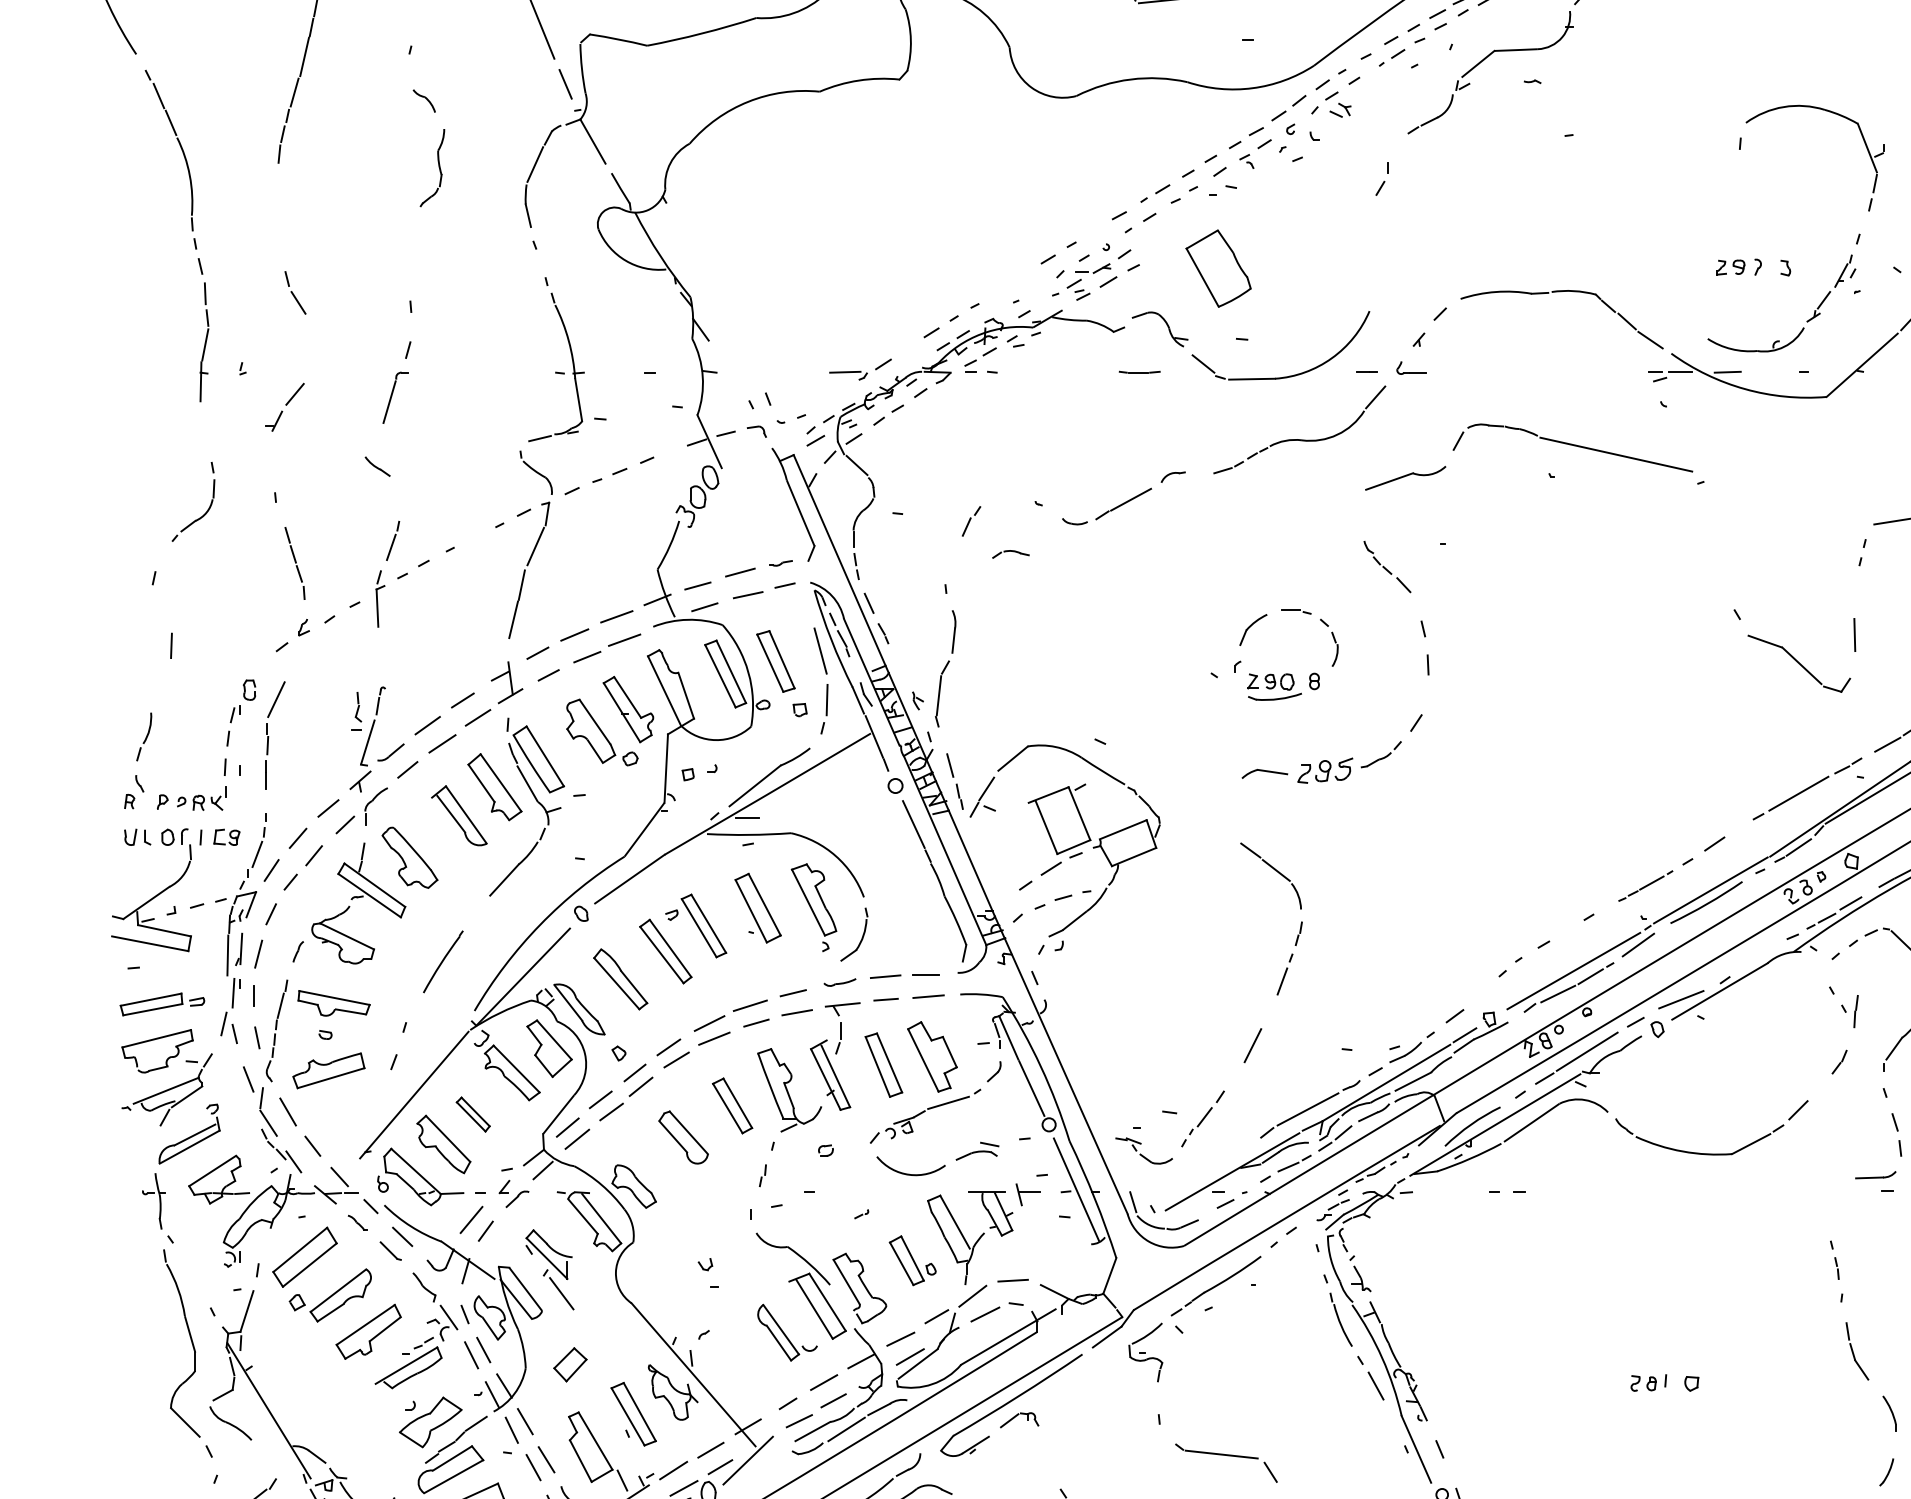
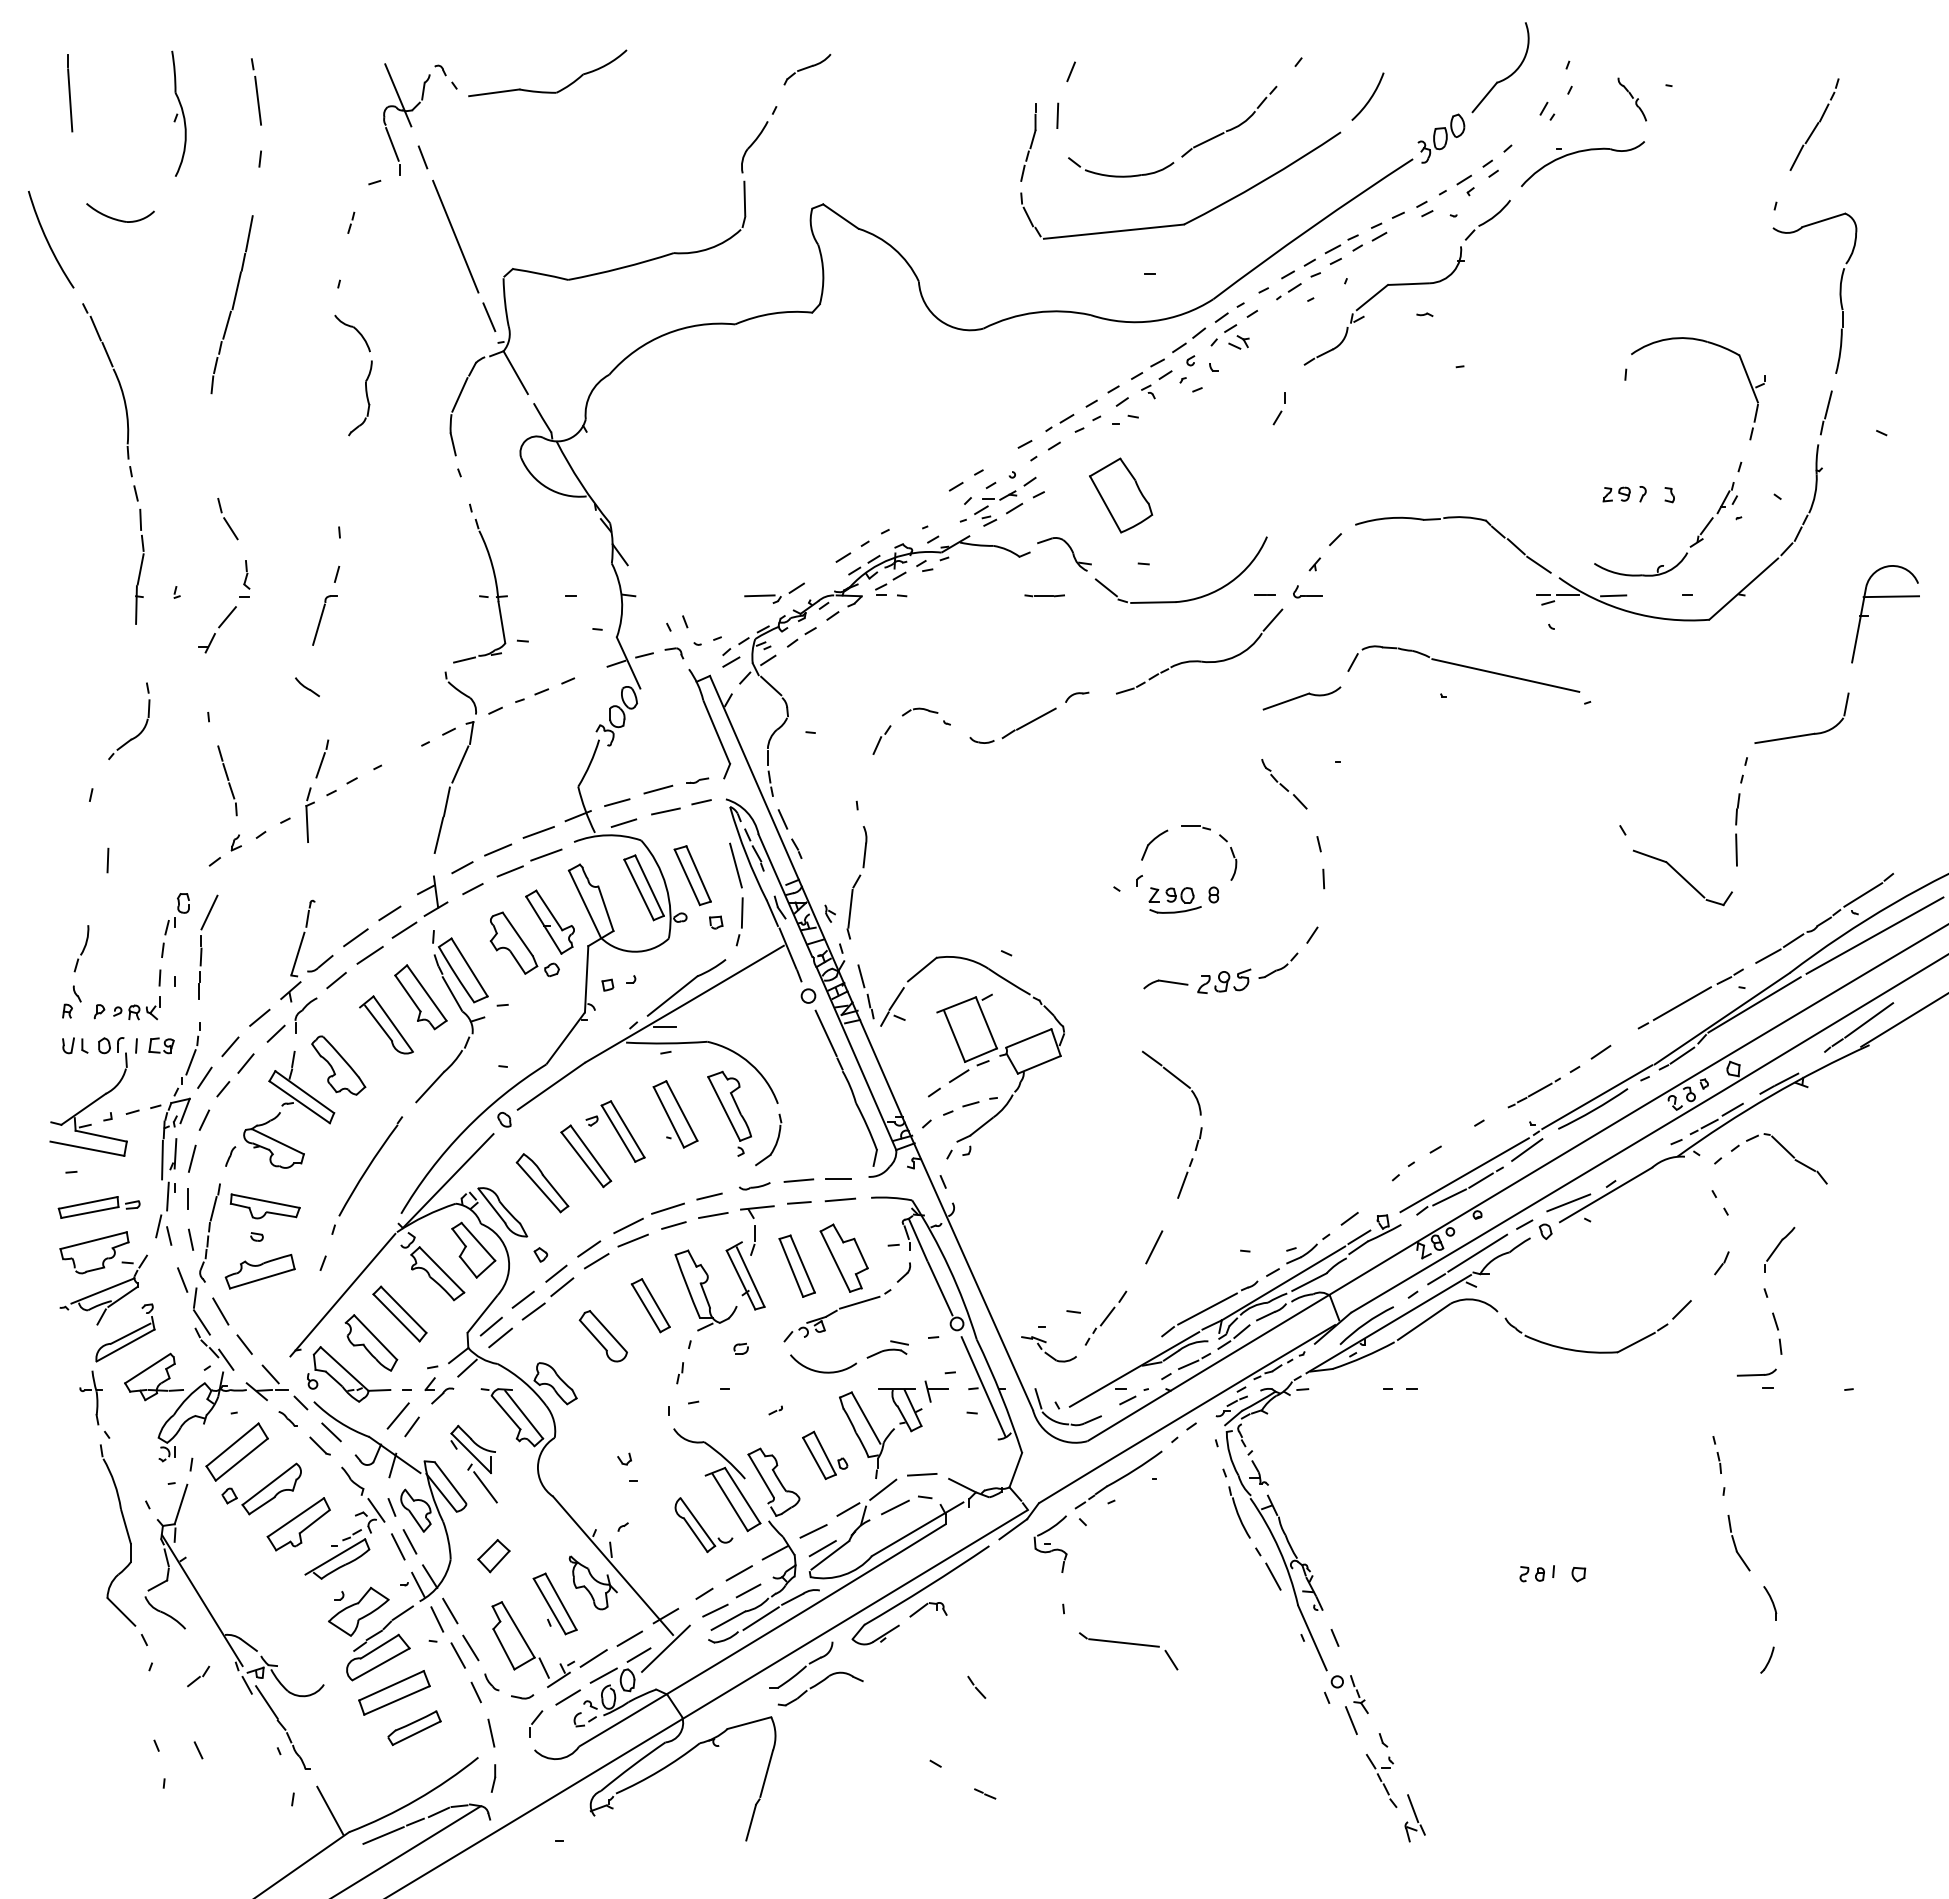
part: (424, 101) -> (352, 333), size x1.67
part: (1010, 553) -> (919, 711), moved
part: (356, 710) -> (244, 578), moved
part: (442, 962) -> (370, 1166), size x1.67
line: (1855, 1011) -> (1737, 809), moved
part: (472, 1114) -> (399, 1313), size x1.67

